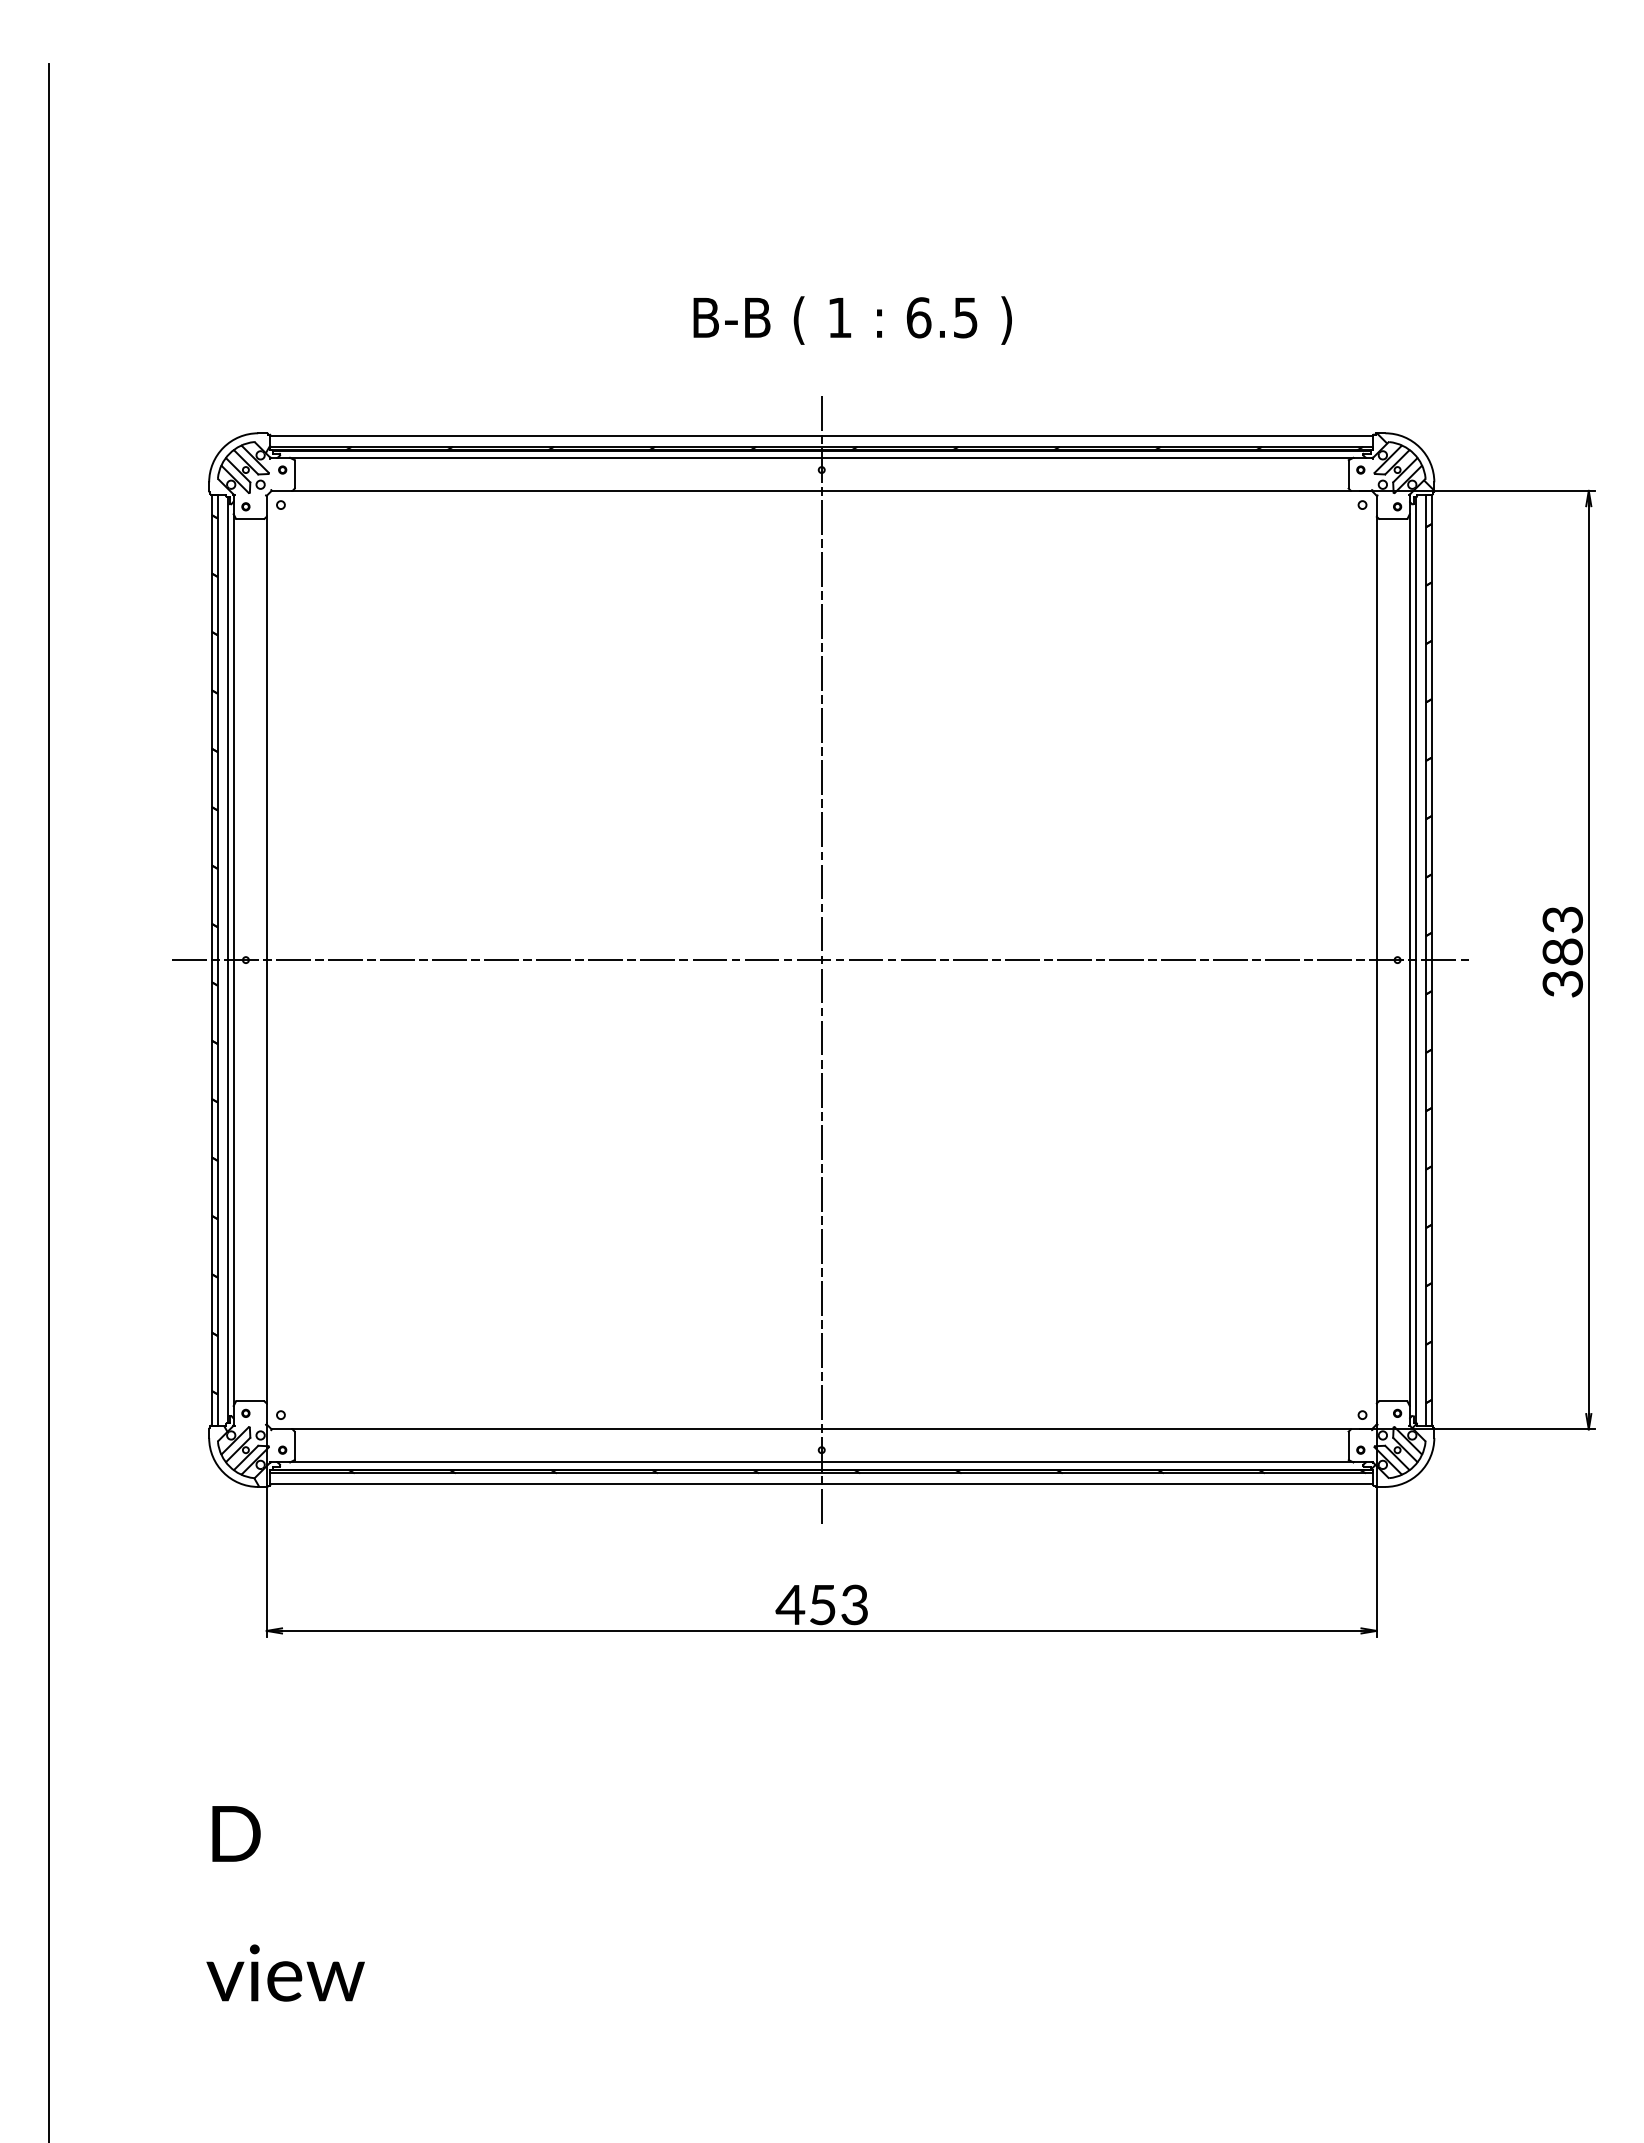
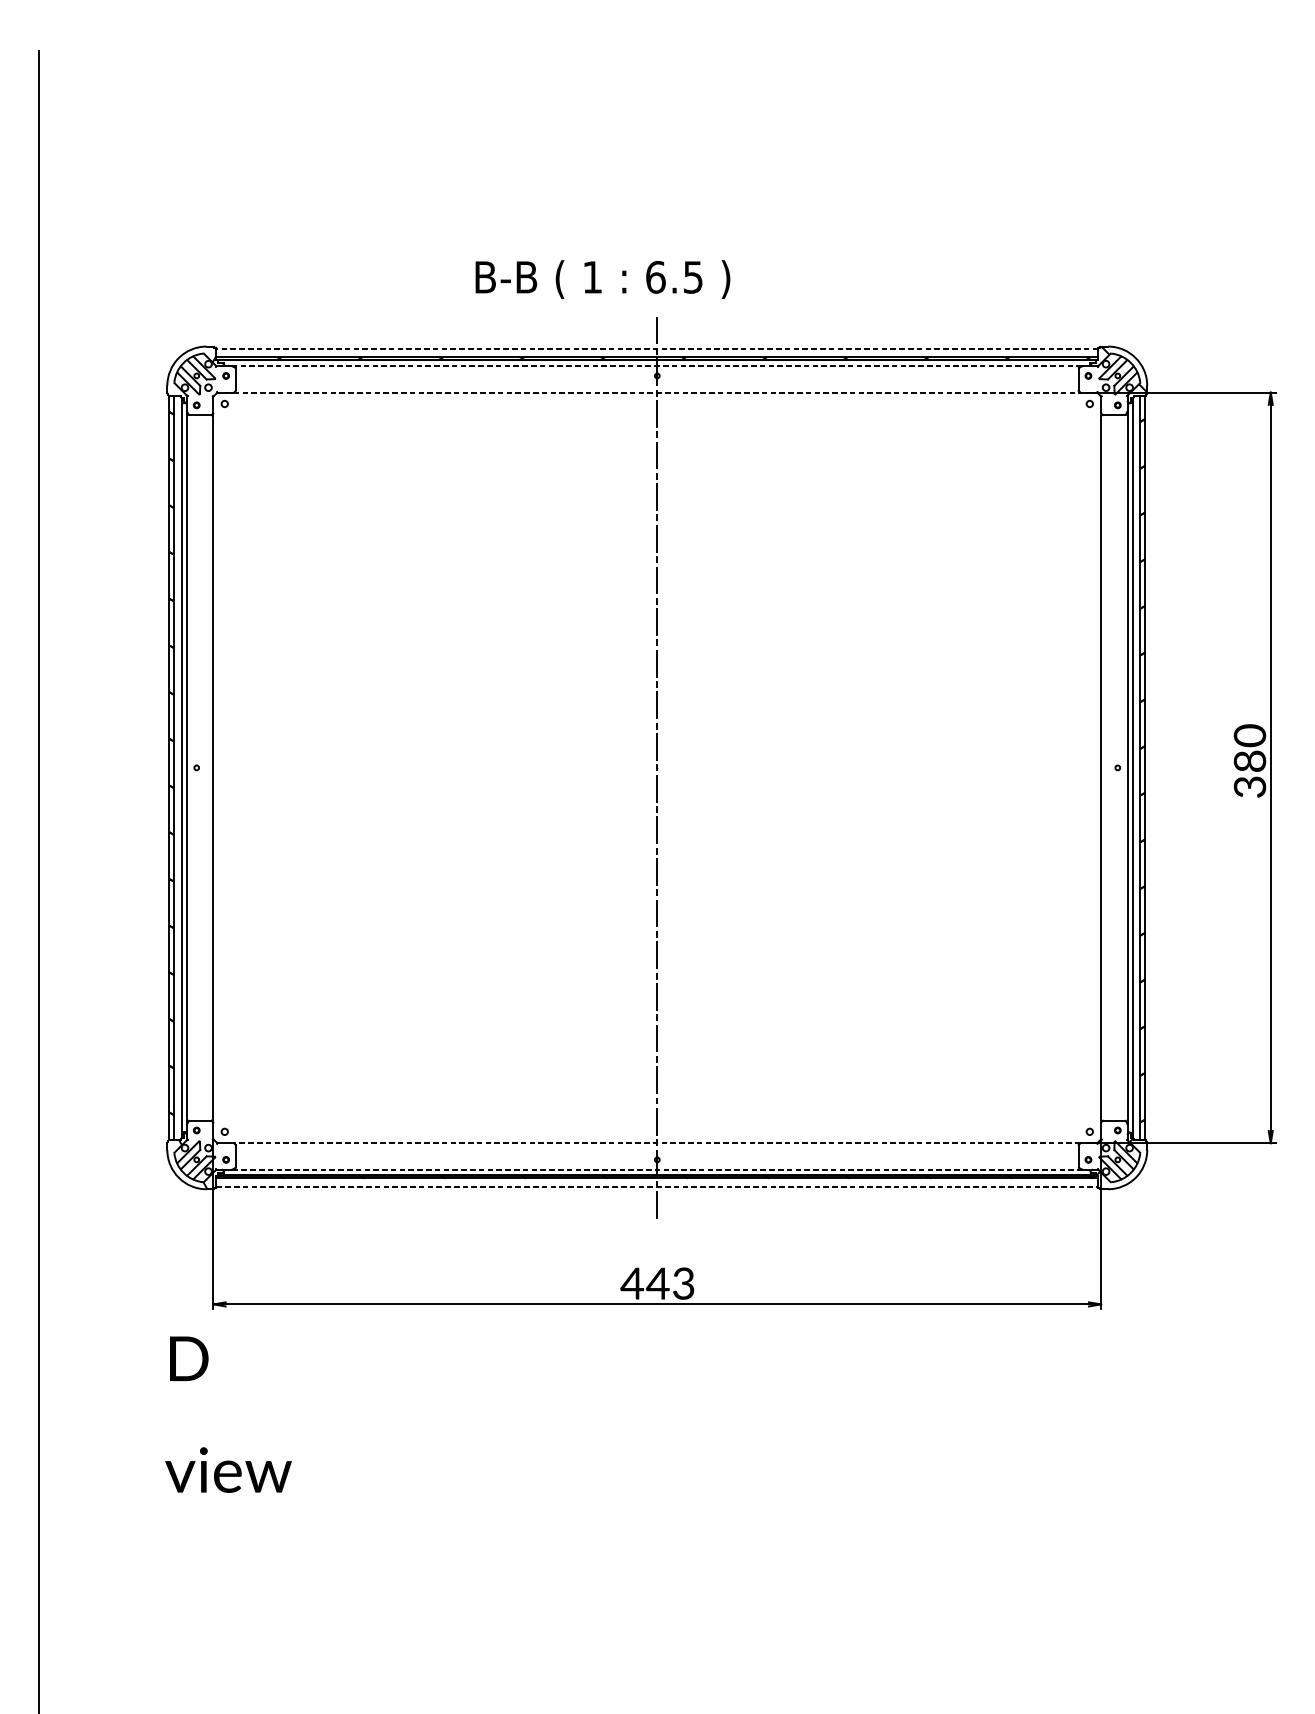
text: (852, 320) -> (602, 279), moved
line: (821, 435) -> (657, 348), solid -> dashed
line: (821, 457) -> (657, 365), solid -> dashed
line: (822, 490) -> (657, 392), solid -> dashed
text: (1562, 919) -> (1249, 735), 383 -> 380
line: (821, 960) -> (657, 768), removed
line: (821, 1429) -> (657, 1143), solid -> dashed
line: (821, 1462) -> (657, 1169), solid -> dashed
line: (822, 1484) -> (657, 1187), solid -> dashed
text: (822, 1605) -> (657, 1284), 453 -> 443
text: (285, 1903) -> (228, 1414), moved

